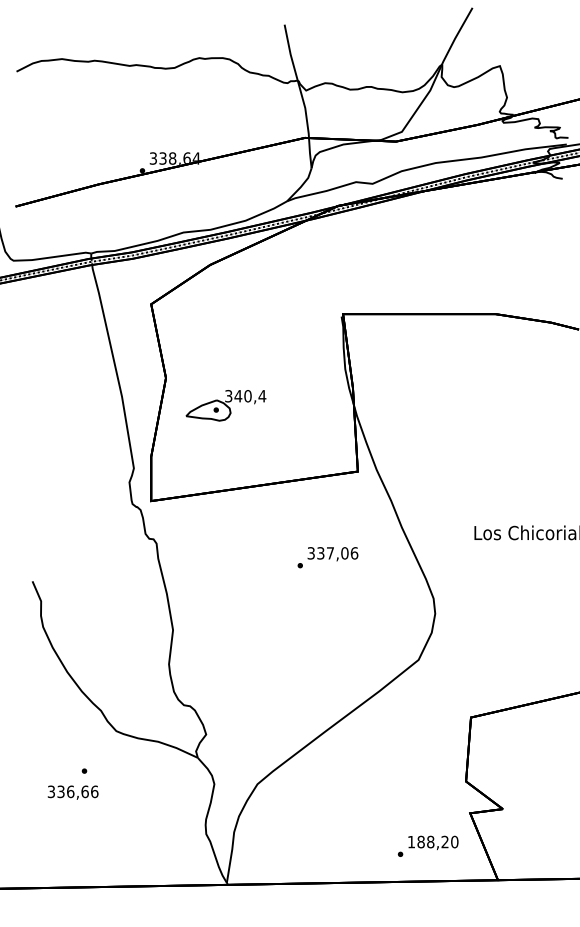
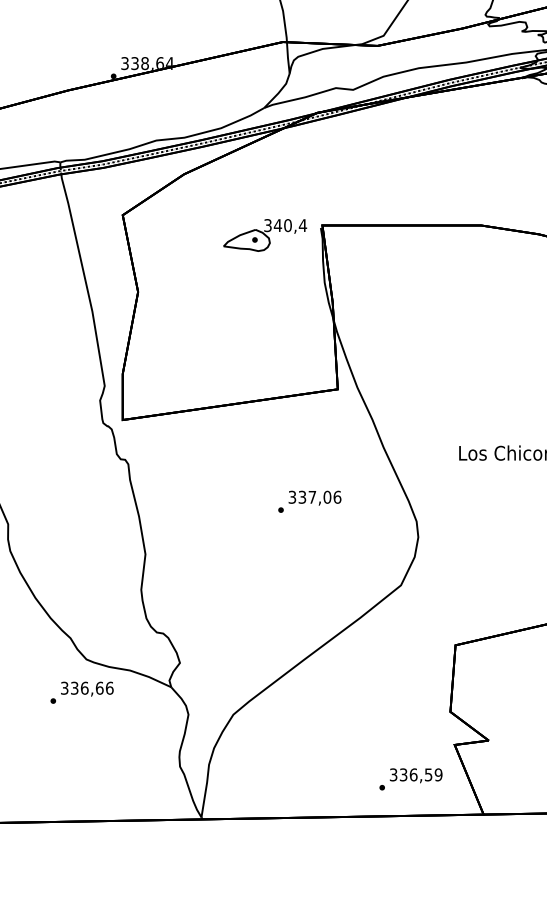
part: (225, 405) -> (264, 235), moved
text: (327, 557) -> (309, 501), moved
text: (72, 792) -> (86, 688), moved
text: (433, 841) -> (416, 774), 188,20 -> 336,59

